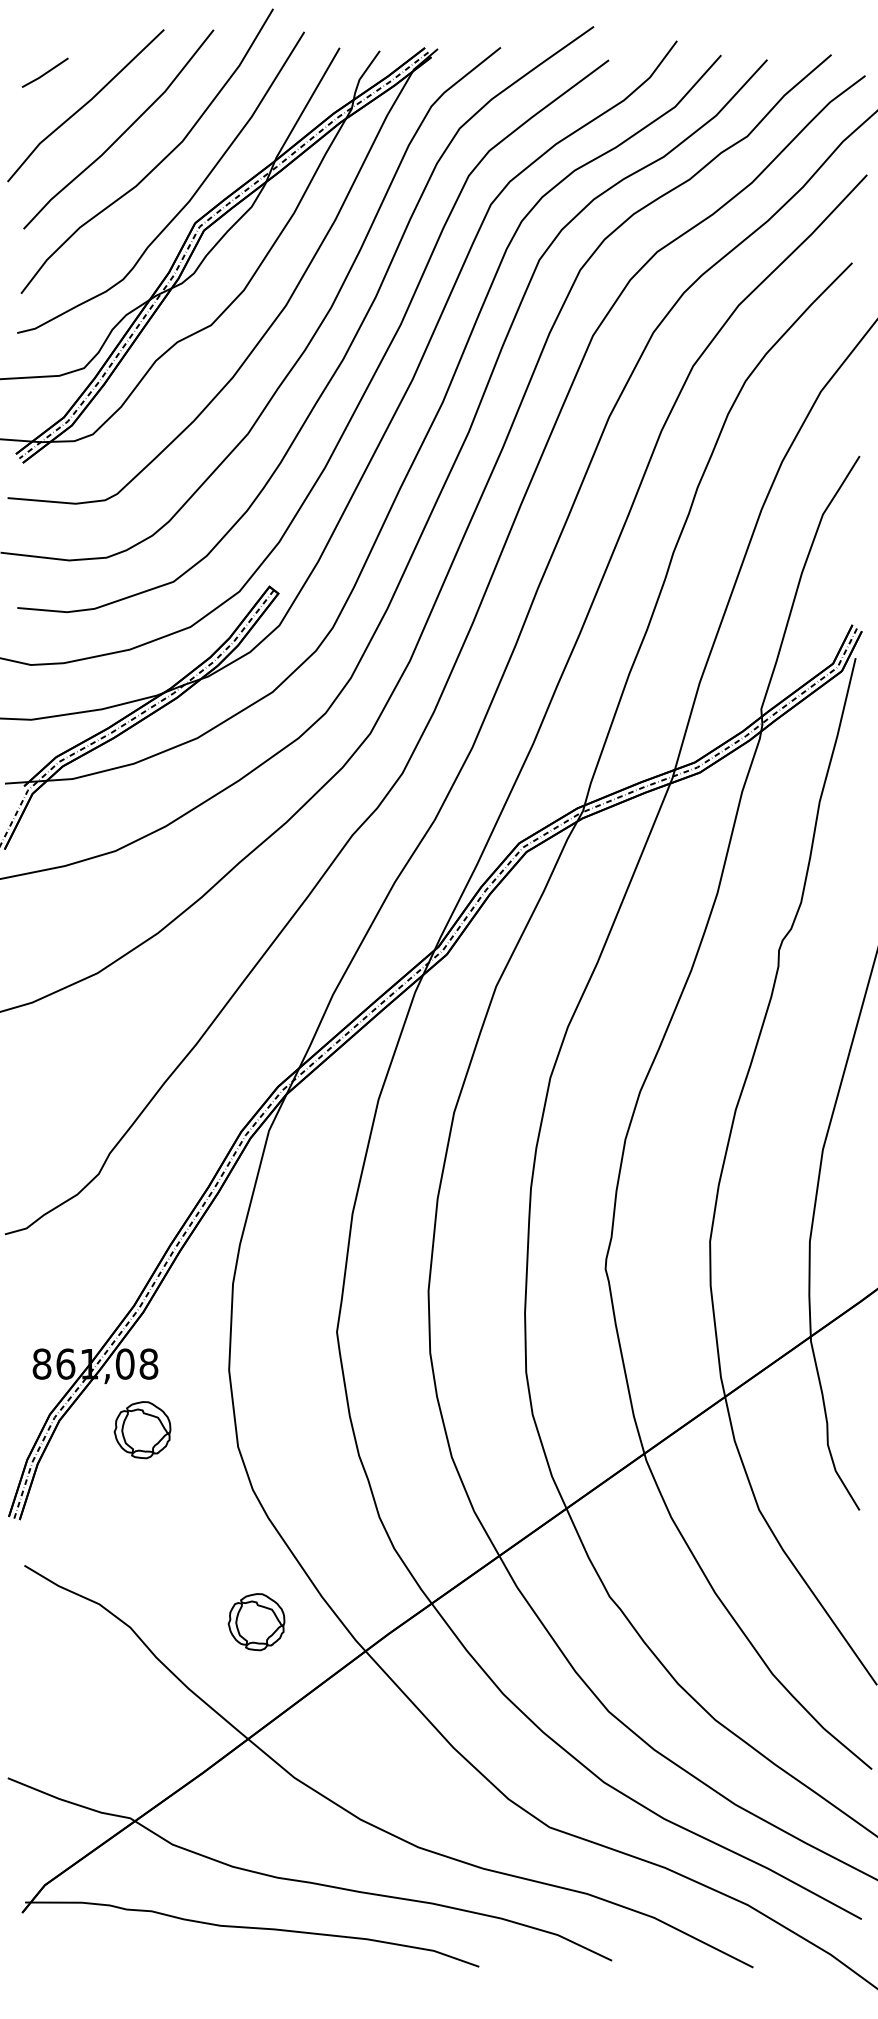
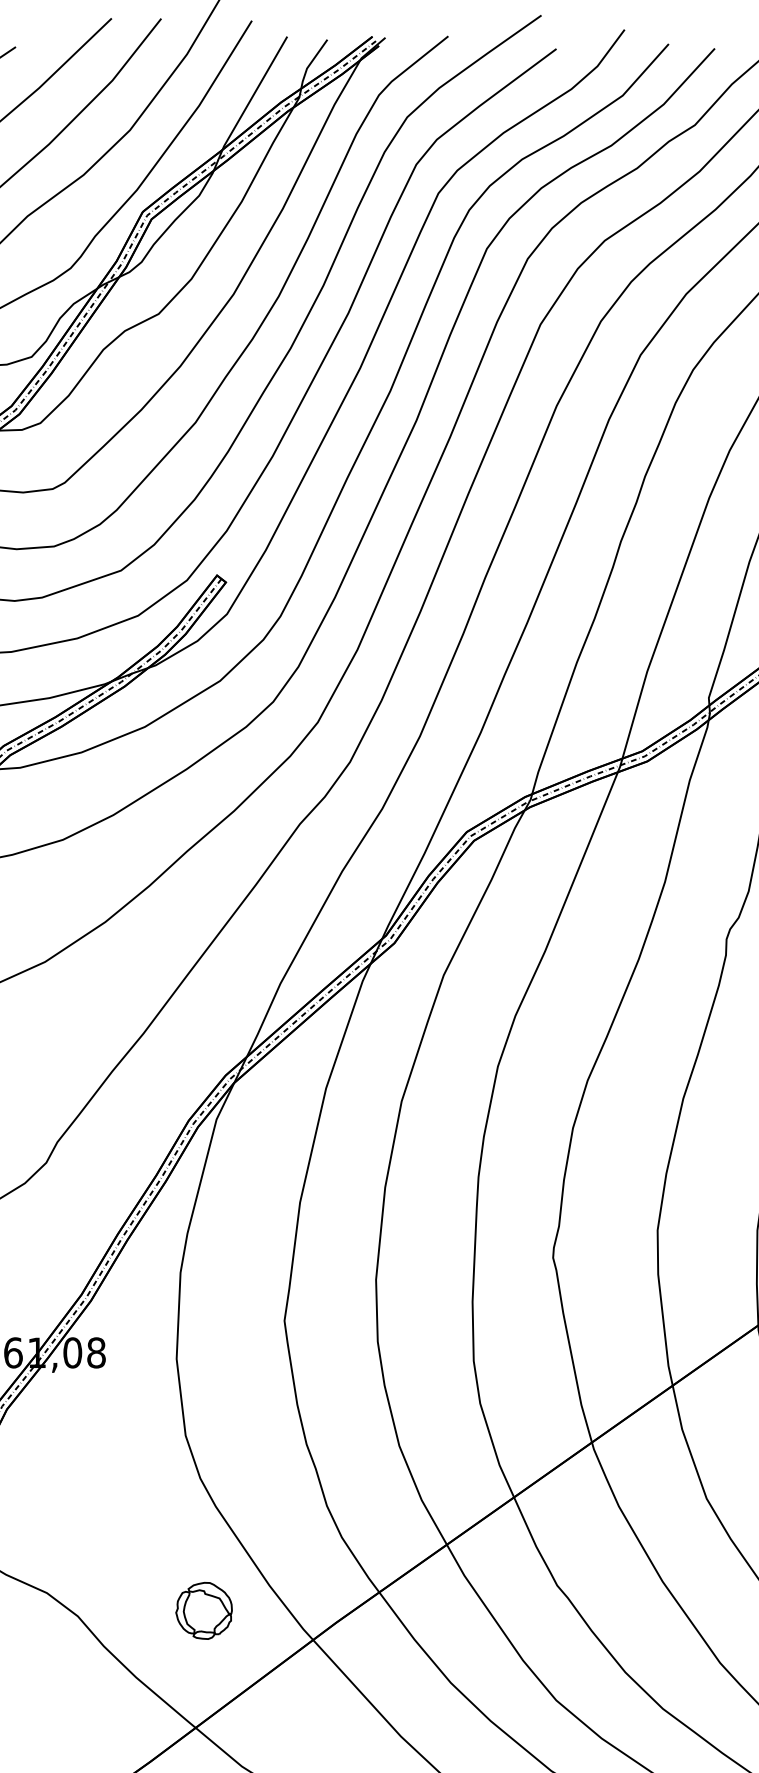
part: (142, 1430) -> (90, 1419), removed

